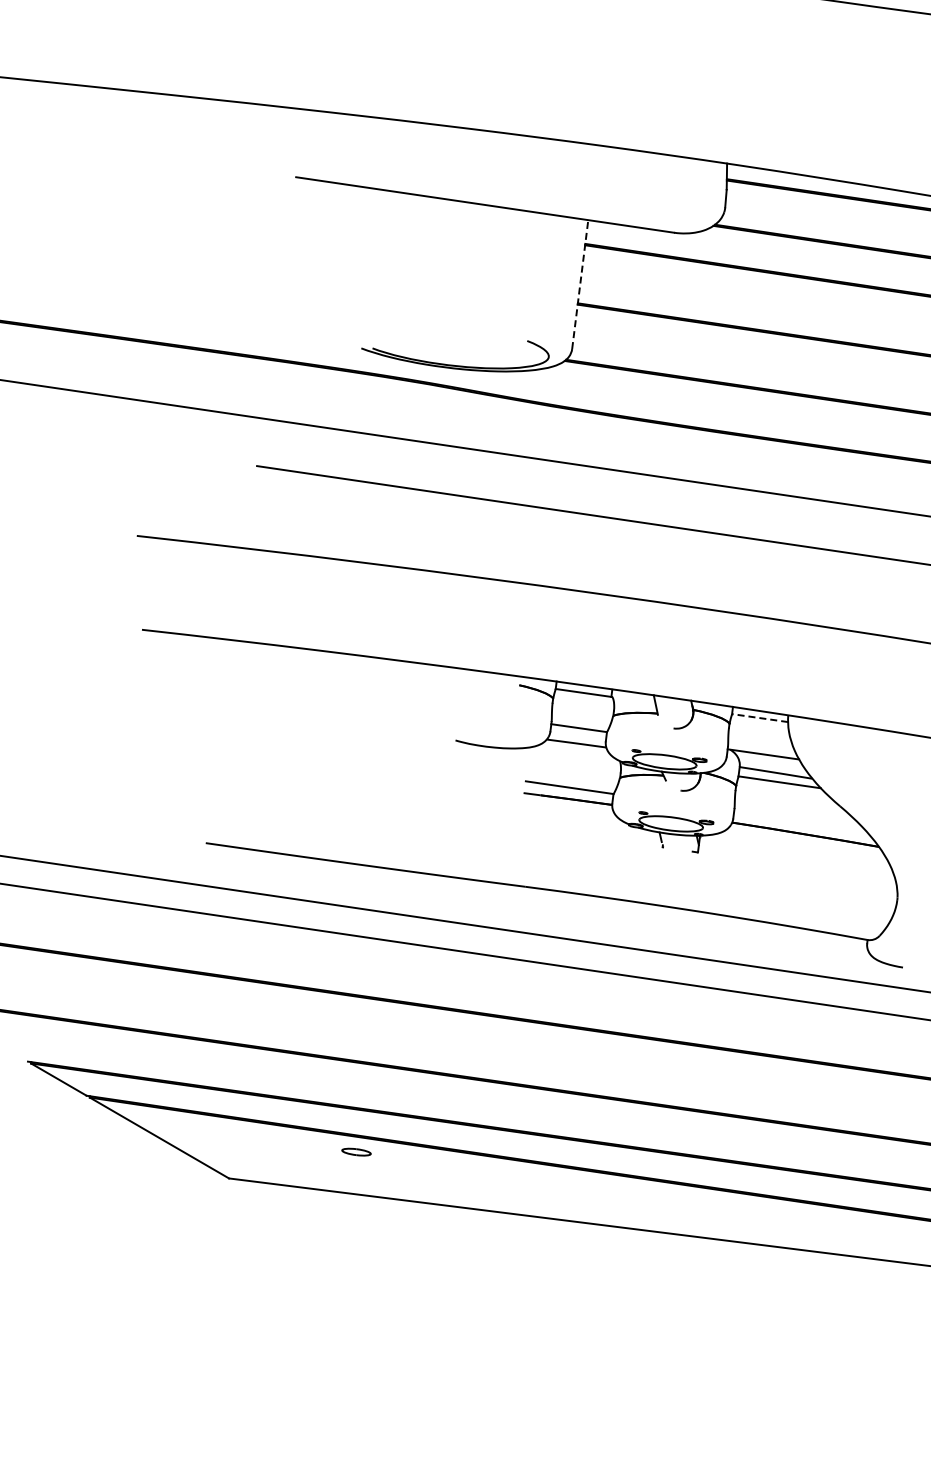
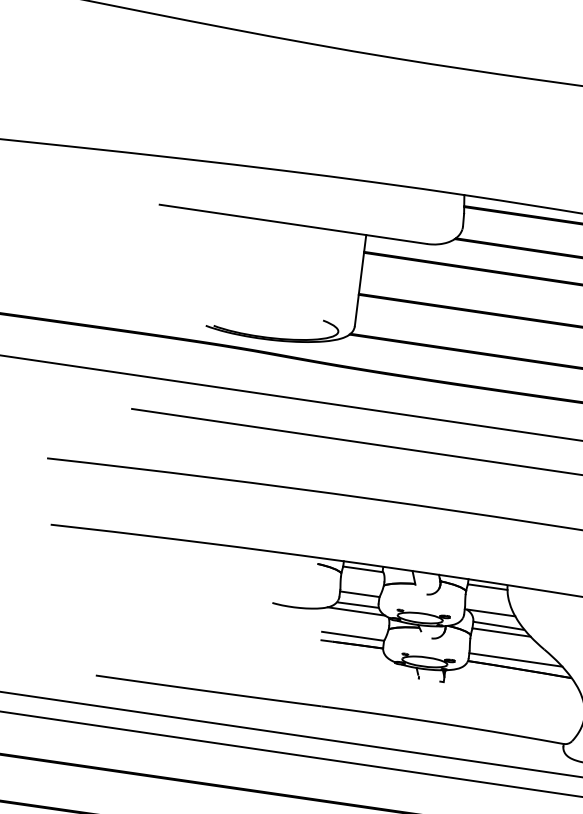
line: (580, 284) -> (360, 280), dashed -> solid
line: (759, 718) -> (487, 587), dashed -> solid
line: (574, 752) -> (356, 611), added
line: (799, 820) -> (515, 659), added

